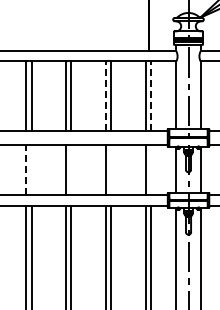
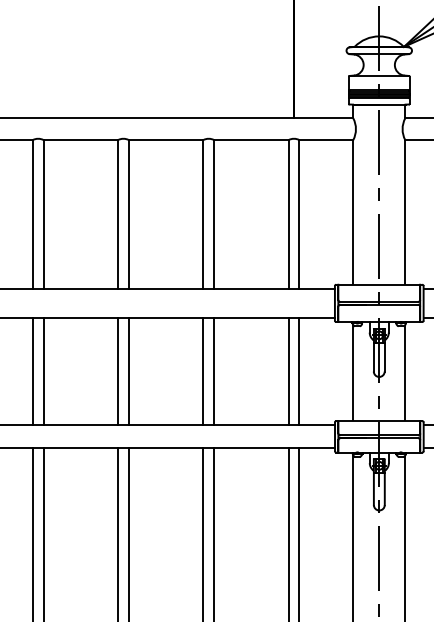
line: (106, 96) -> (203, 214), dashed -> solid
line: (151, 96) -> (300, 214), dashed -> solid
line: (26, 169) -> (32, 371), dashed -> solid
line: (31, 169) -> (43, 371), added
line: (71, 169) -> (129, 371), added
line: (111, 169) -> (214, 371), added
line: (151, 169) -> (300, 371), added

